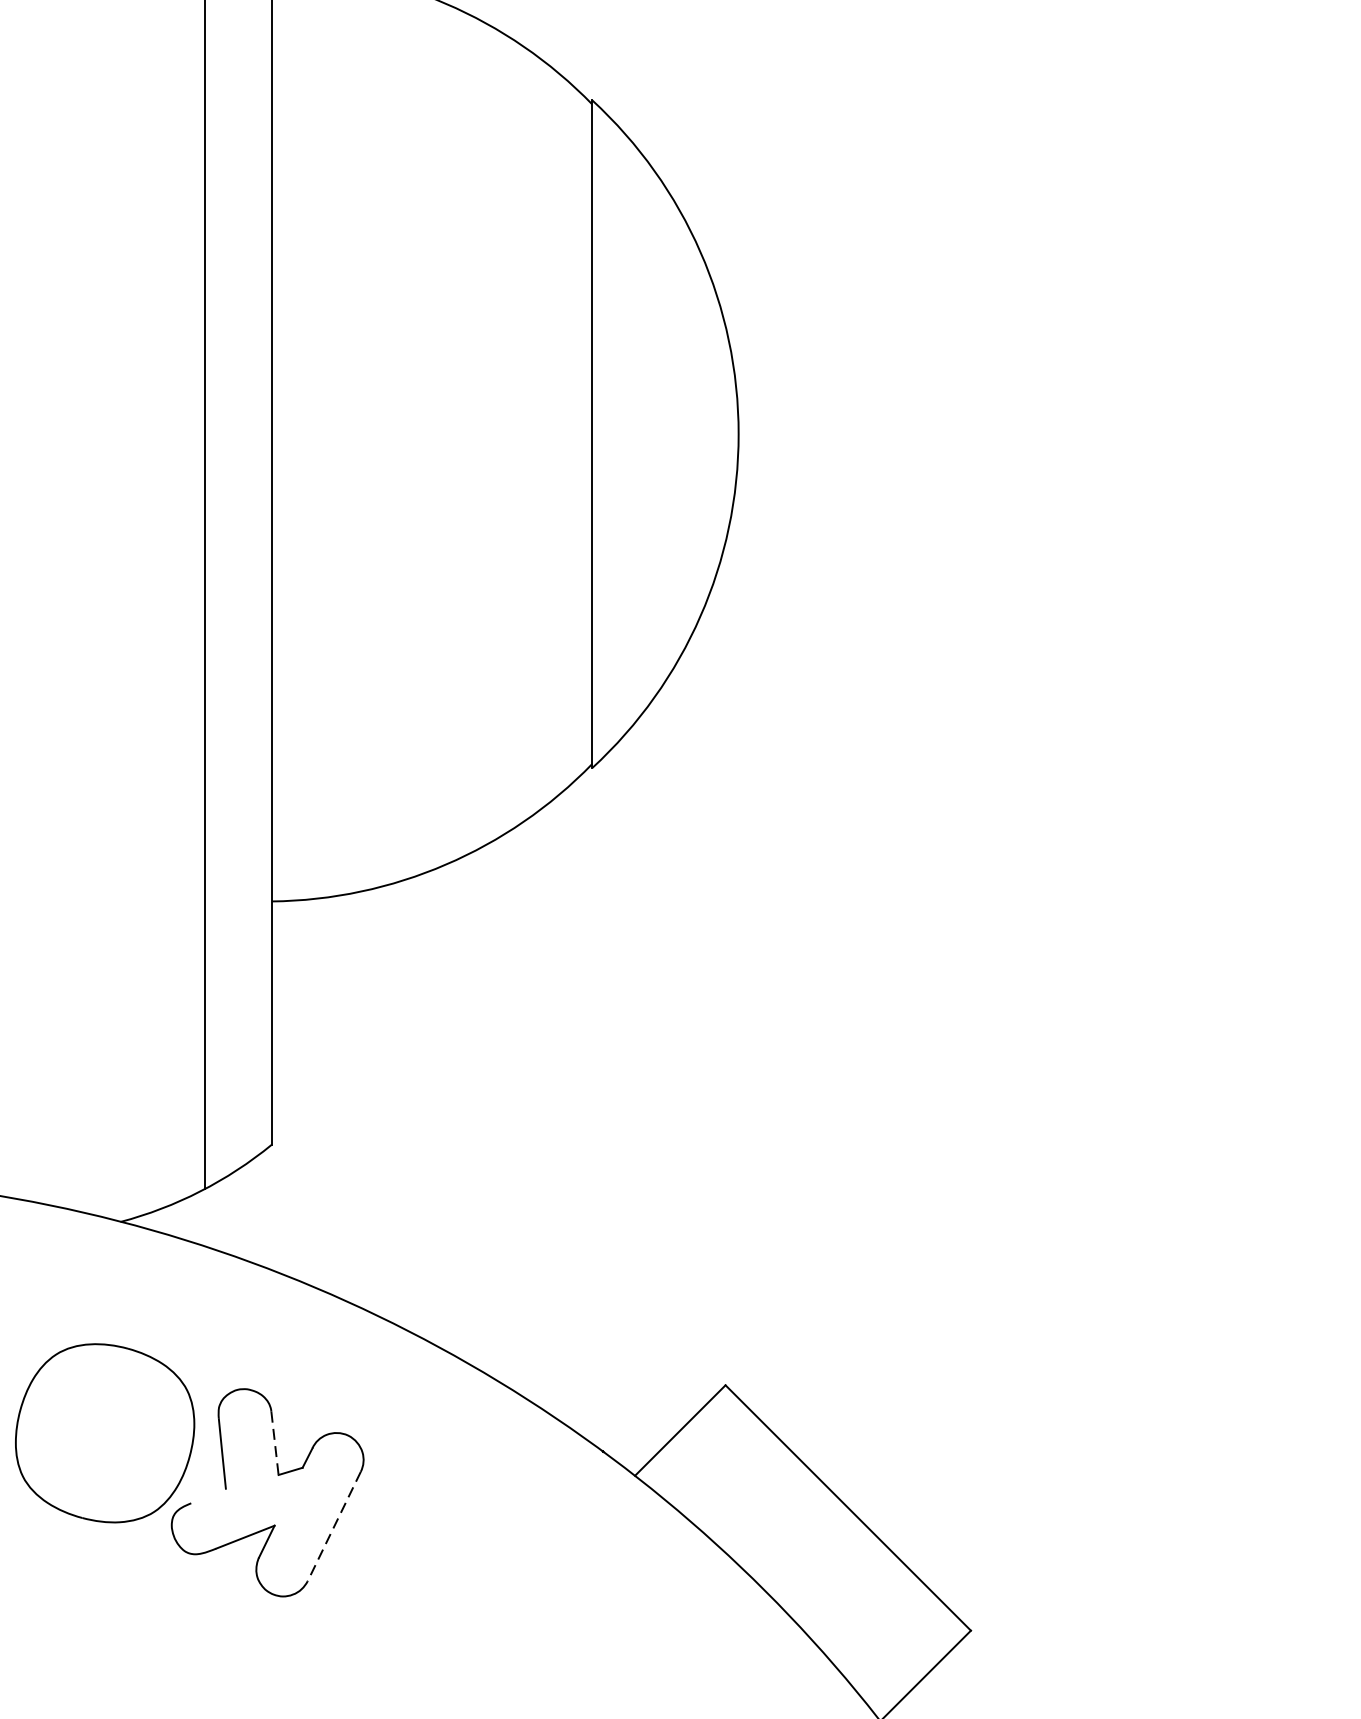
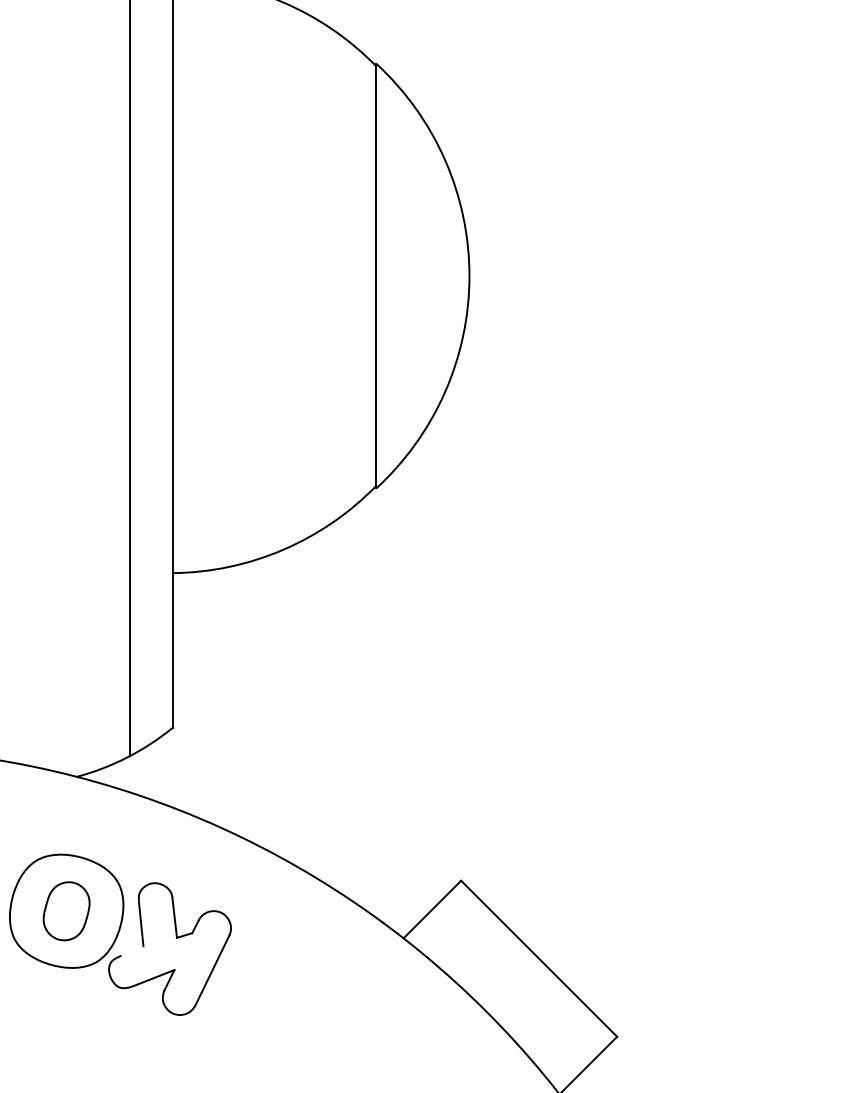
part: (104, 1433) -> (66, 911), added
line: (274, 1444) -> (174, 918), dashed -> solid
line: (334, 1526) -> (212, 970), dashed -> solid

